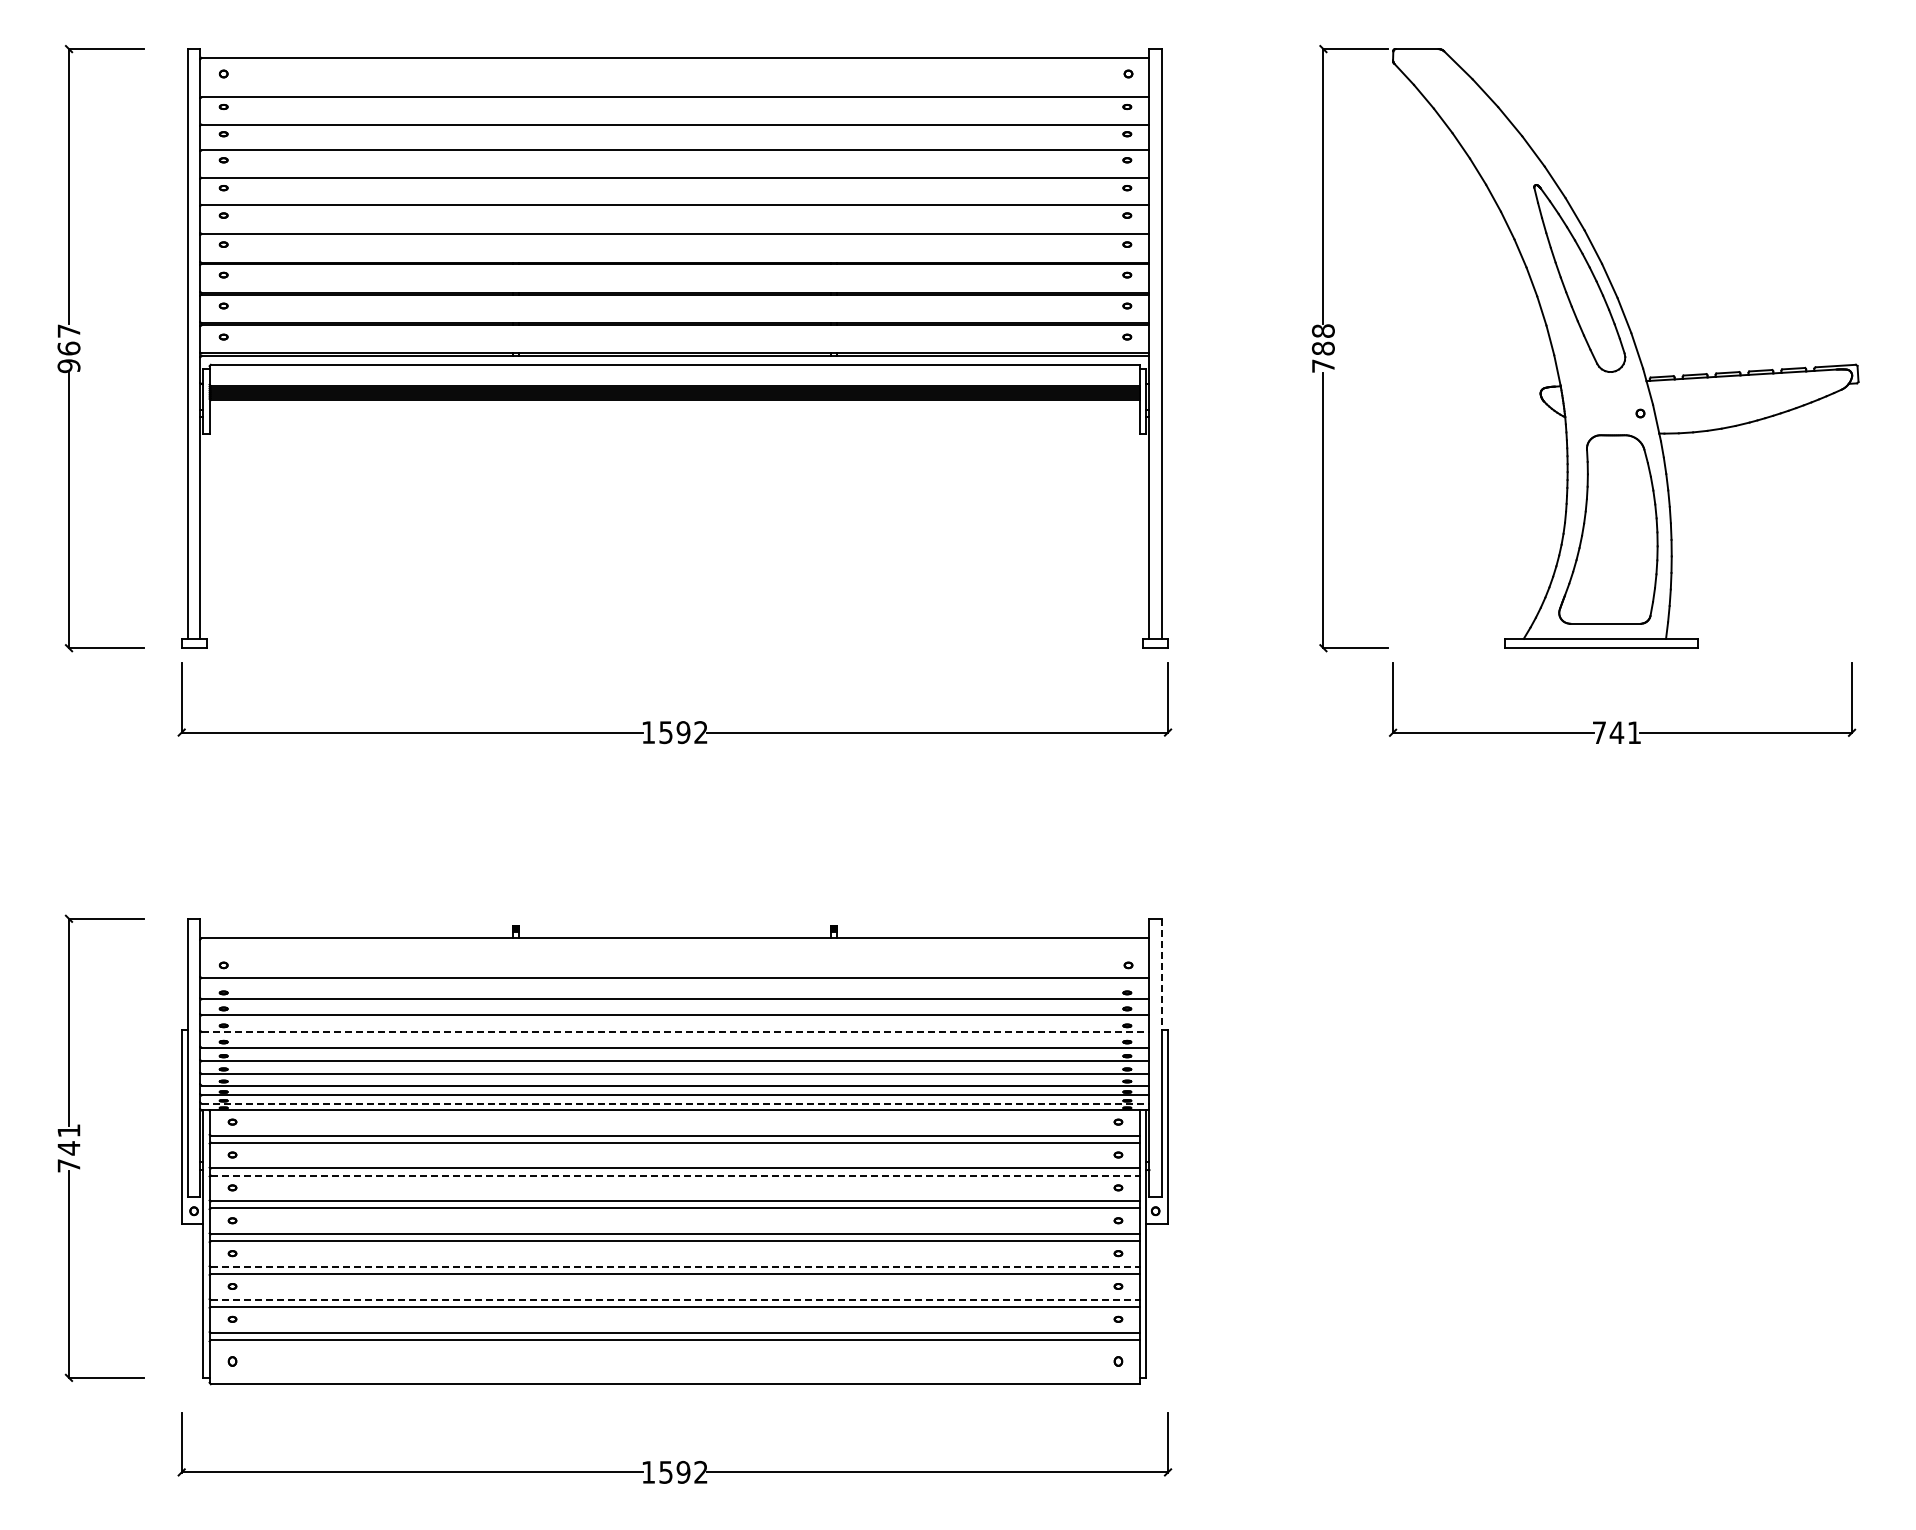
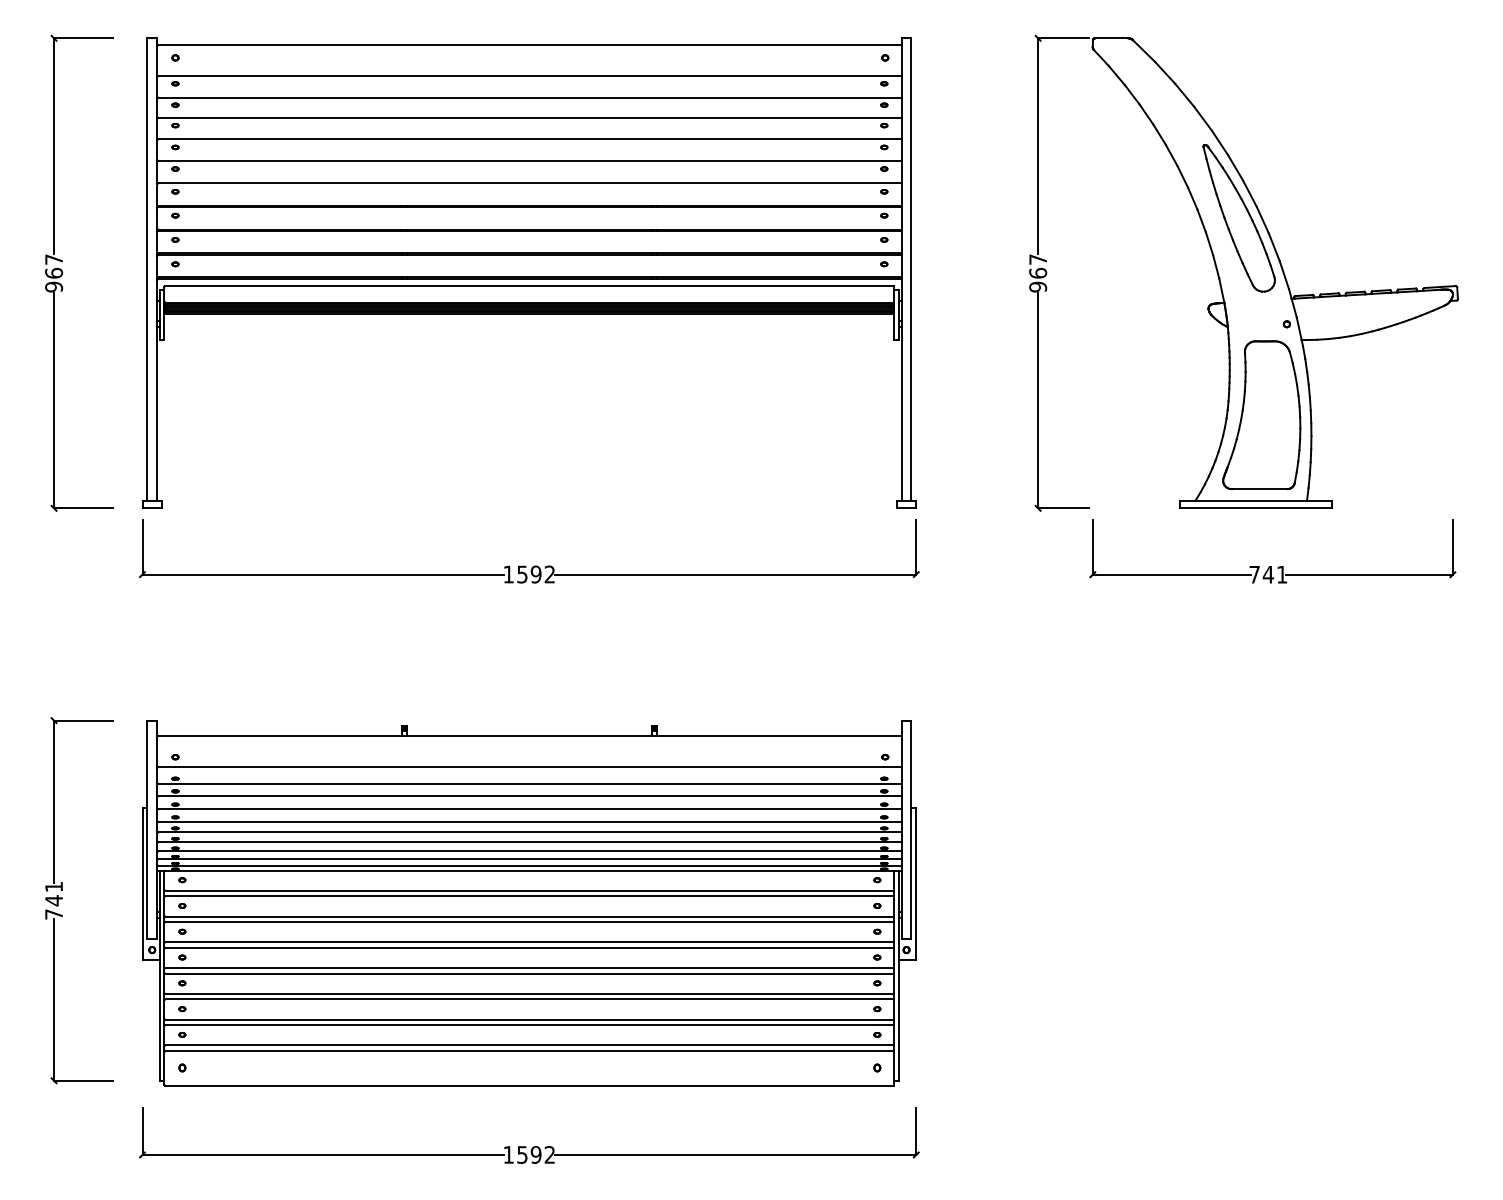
text: (1322, 348) -> (1037, 273), 788 -> 967
line: (1161, 974) -> (911, 764), dashed -> solid
line: (675, 1031) -> (529, 809), dashed -> solid
line: (675, 1103) -> (529, 865), dashed -> solid
line: (675, 1175) -> (529, 922), dashed -> solid
line: (675, 1267) -> (529, 994), dashed -> solid
line: (675, 1299) -> (529, 1019), dashed -> solid

